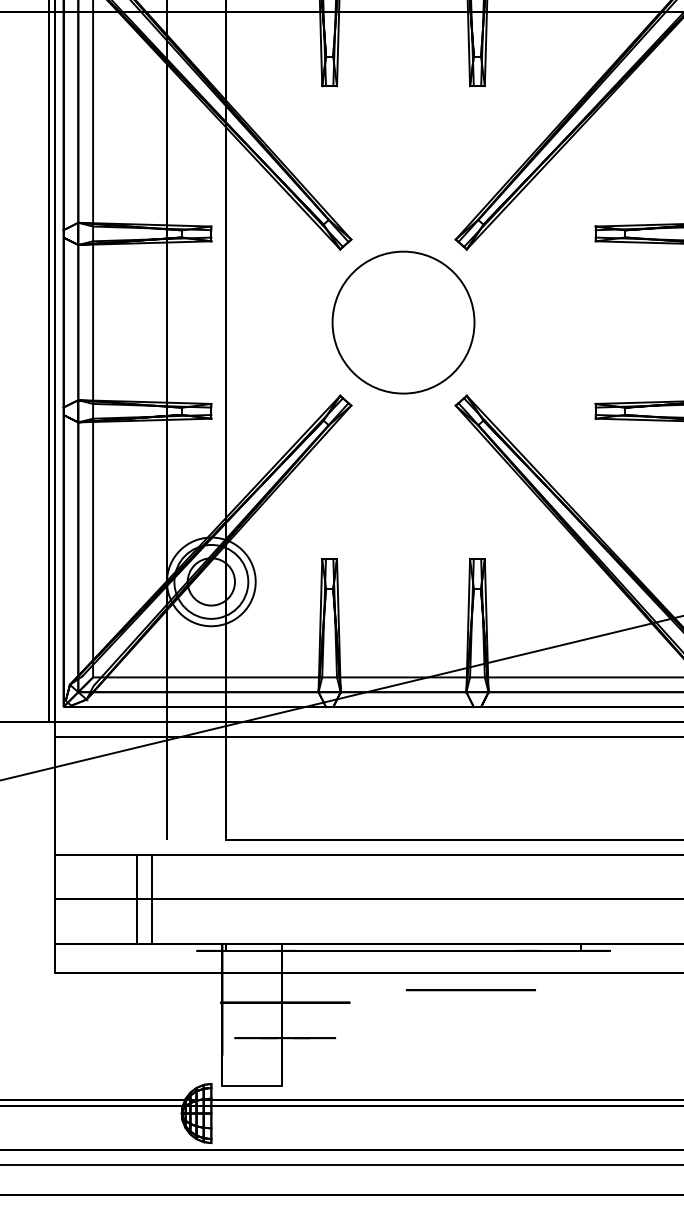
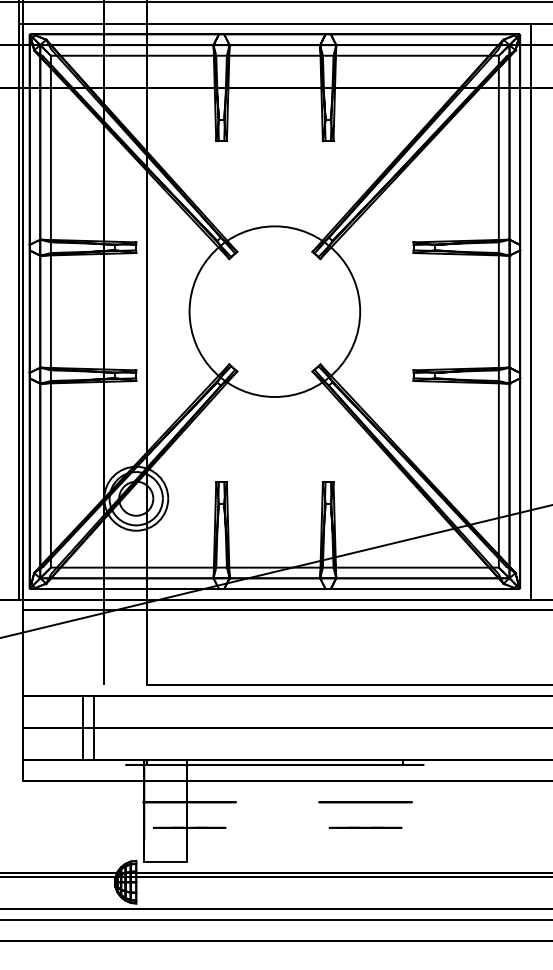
circle: (402, 322) -> (274, 311), size x1.67
circle: (470, 990) -> (365, 802), moved
line: (529, 1037) -> (365, 827), added

